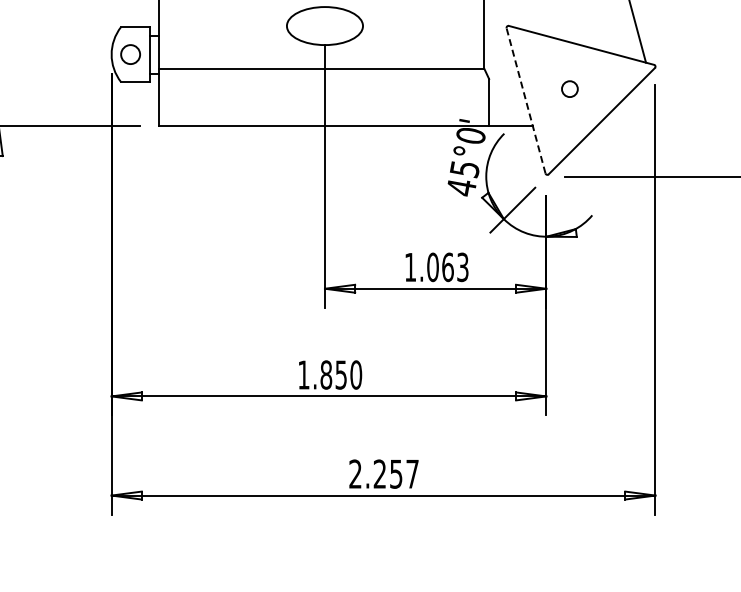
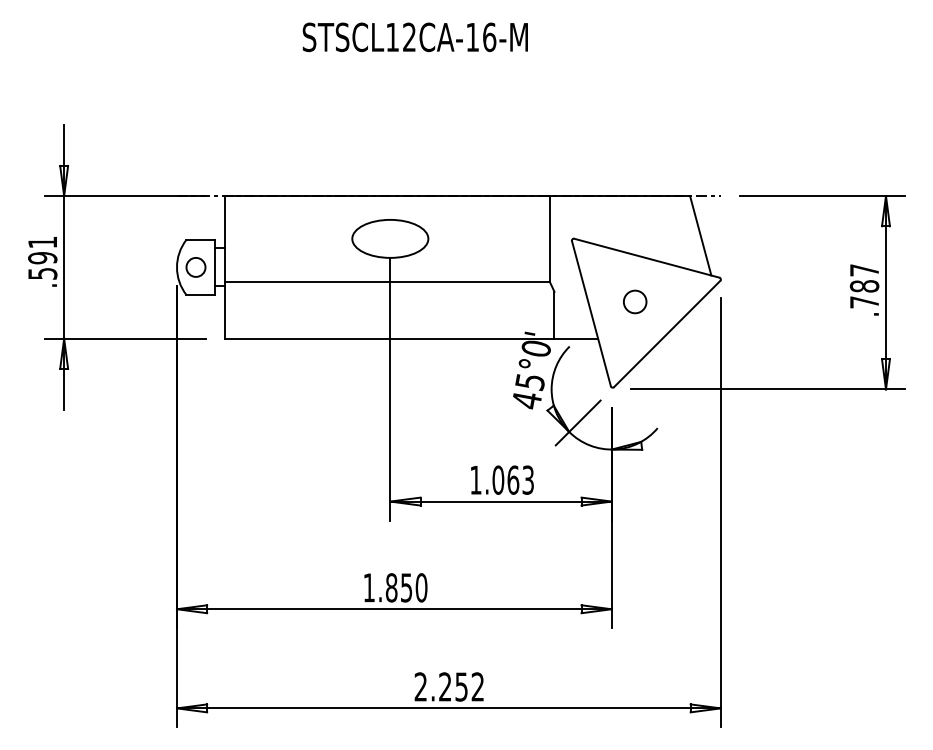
circle: (570, 88) -> (635, 301), size x1.43
line: (526, 100) -> (591, 313), dashed -> solid
text: (412, 473) -> (477, 686), 2.257 -> 2.252

